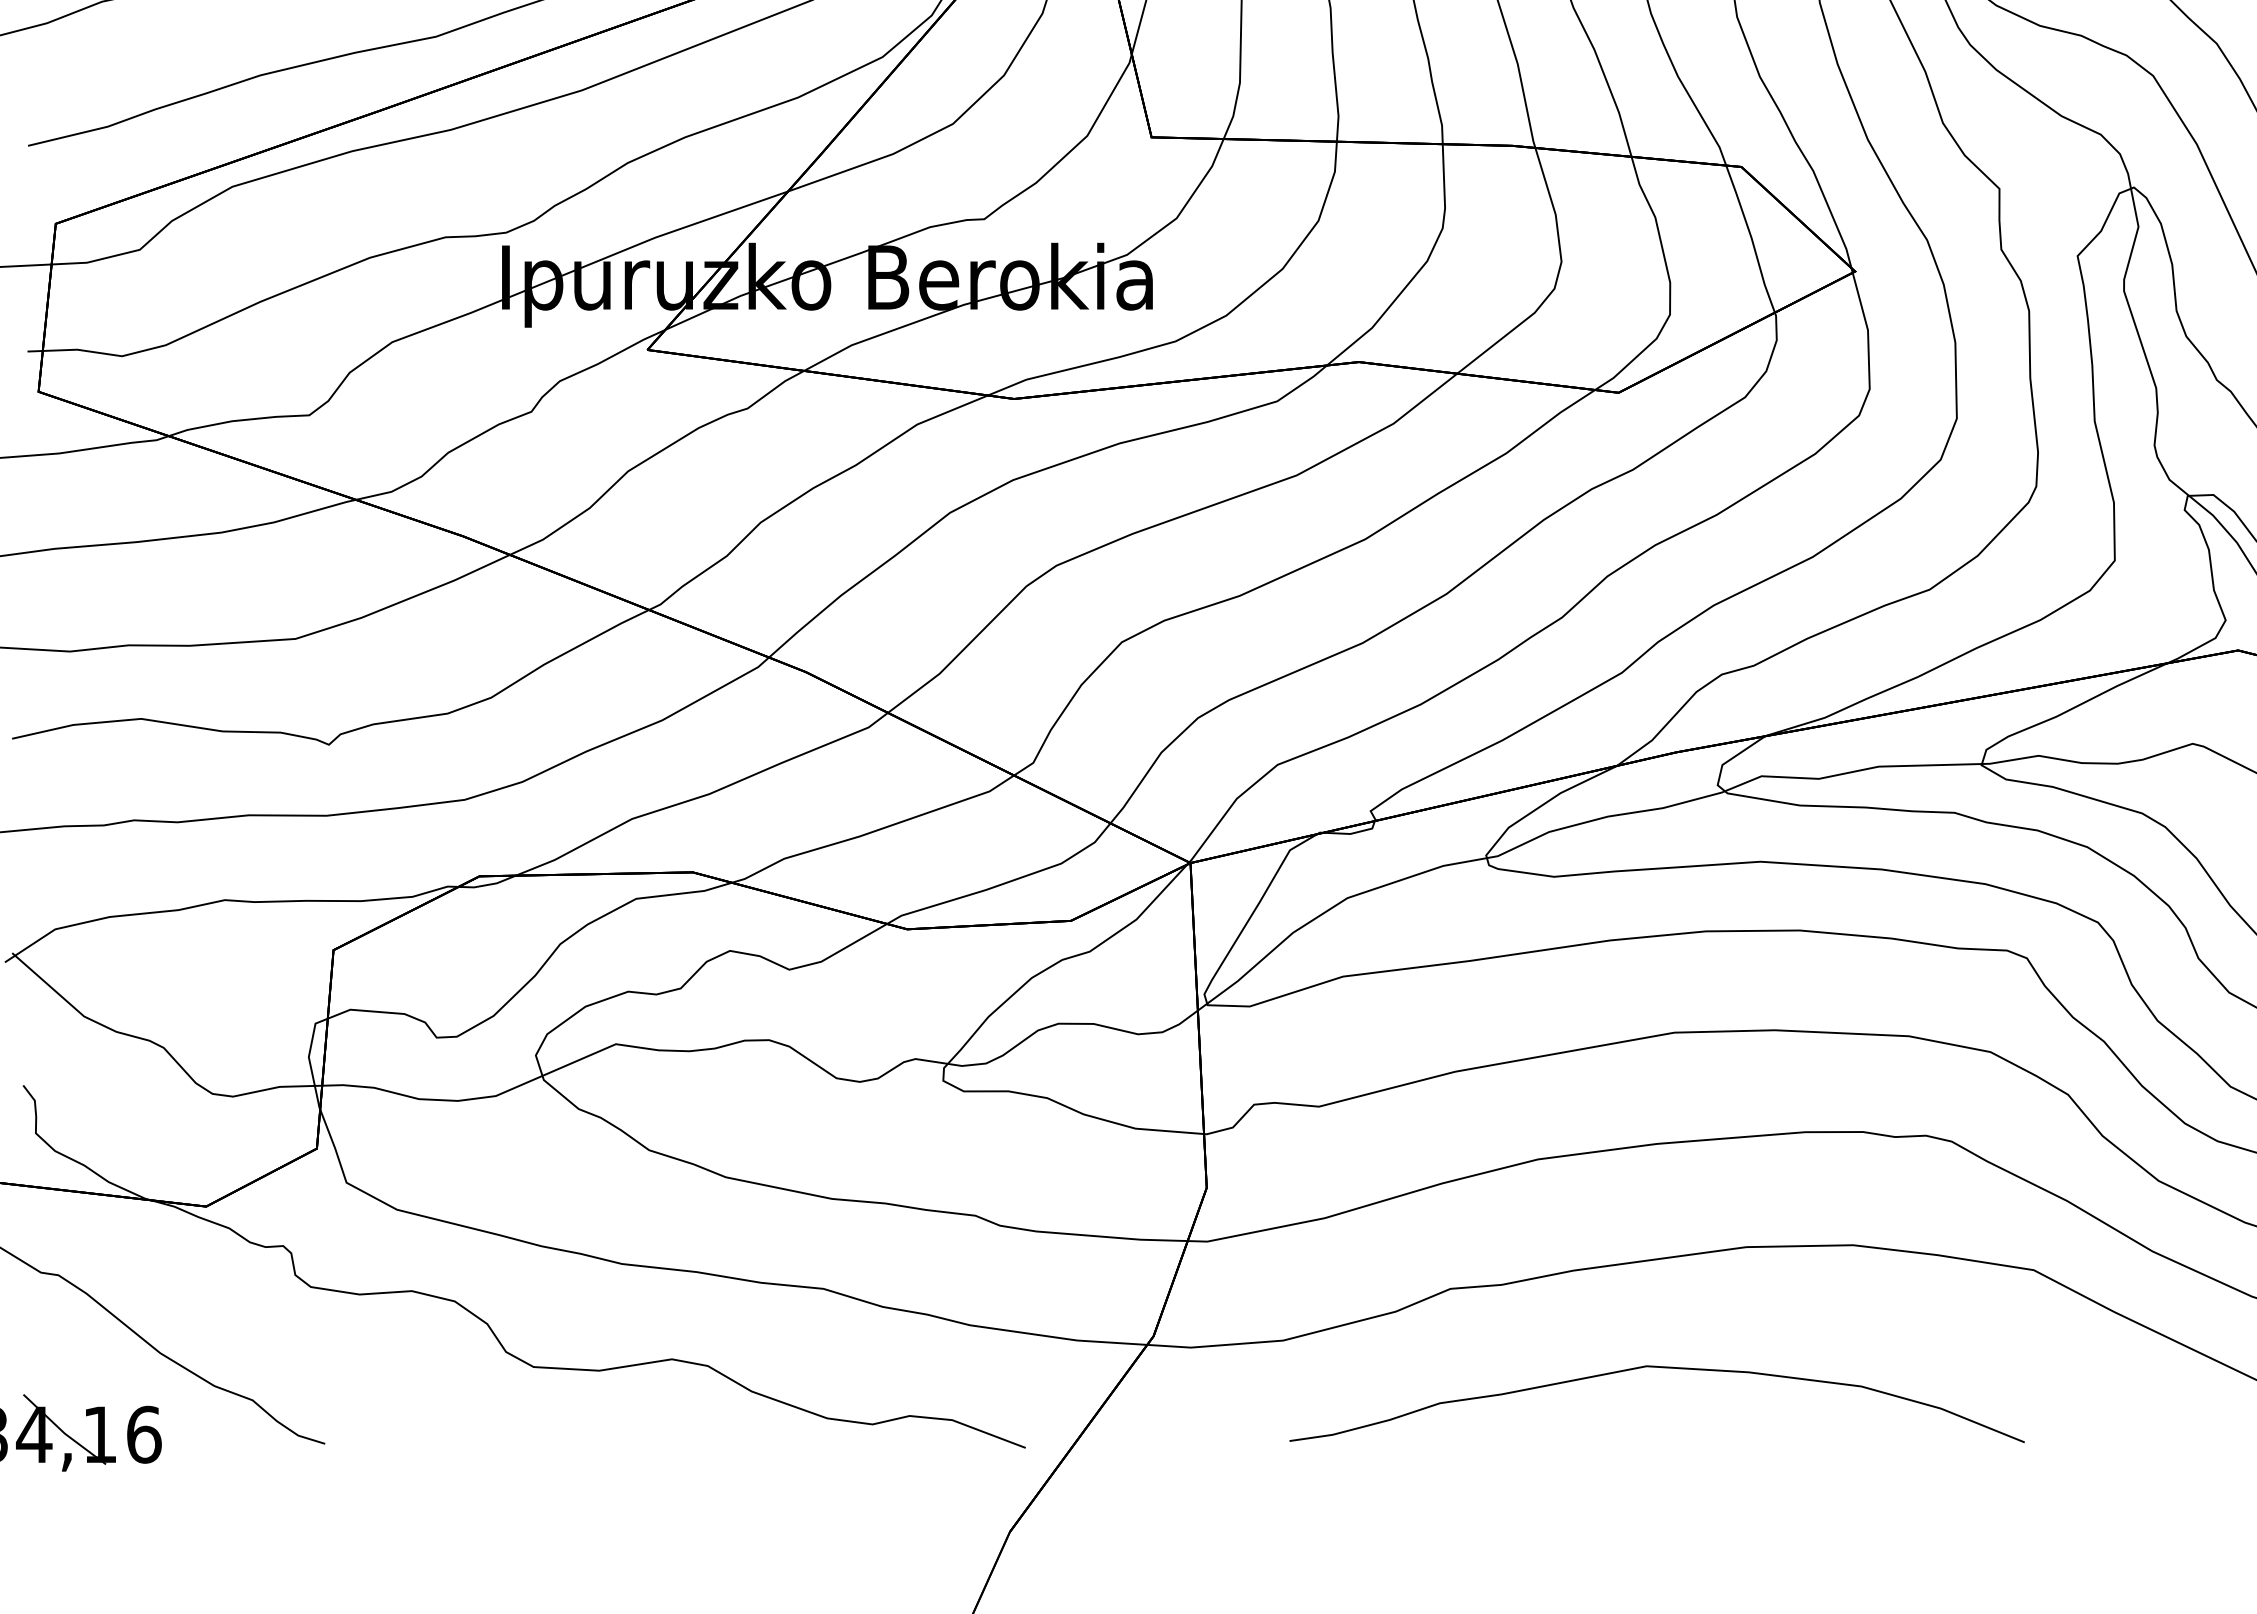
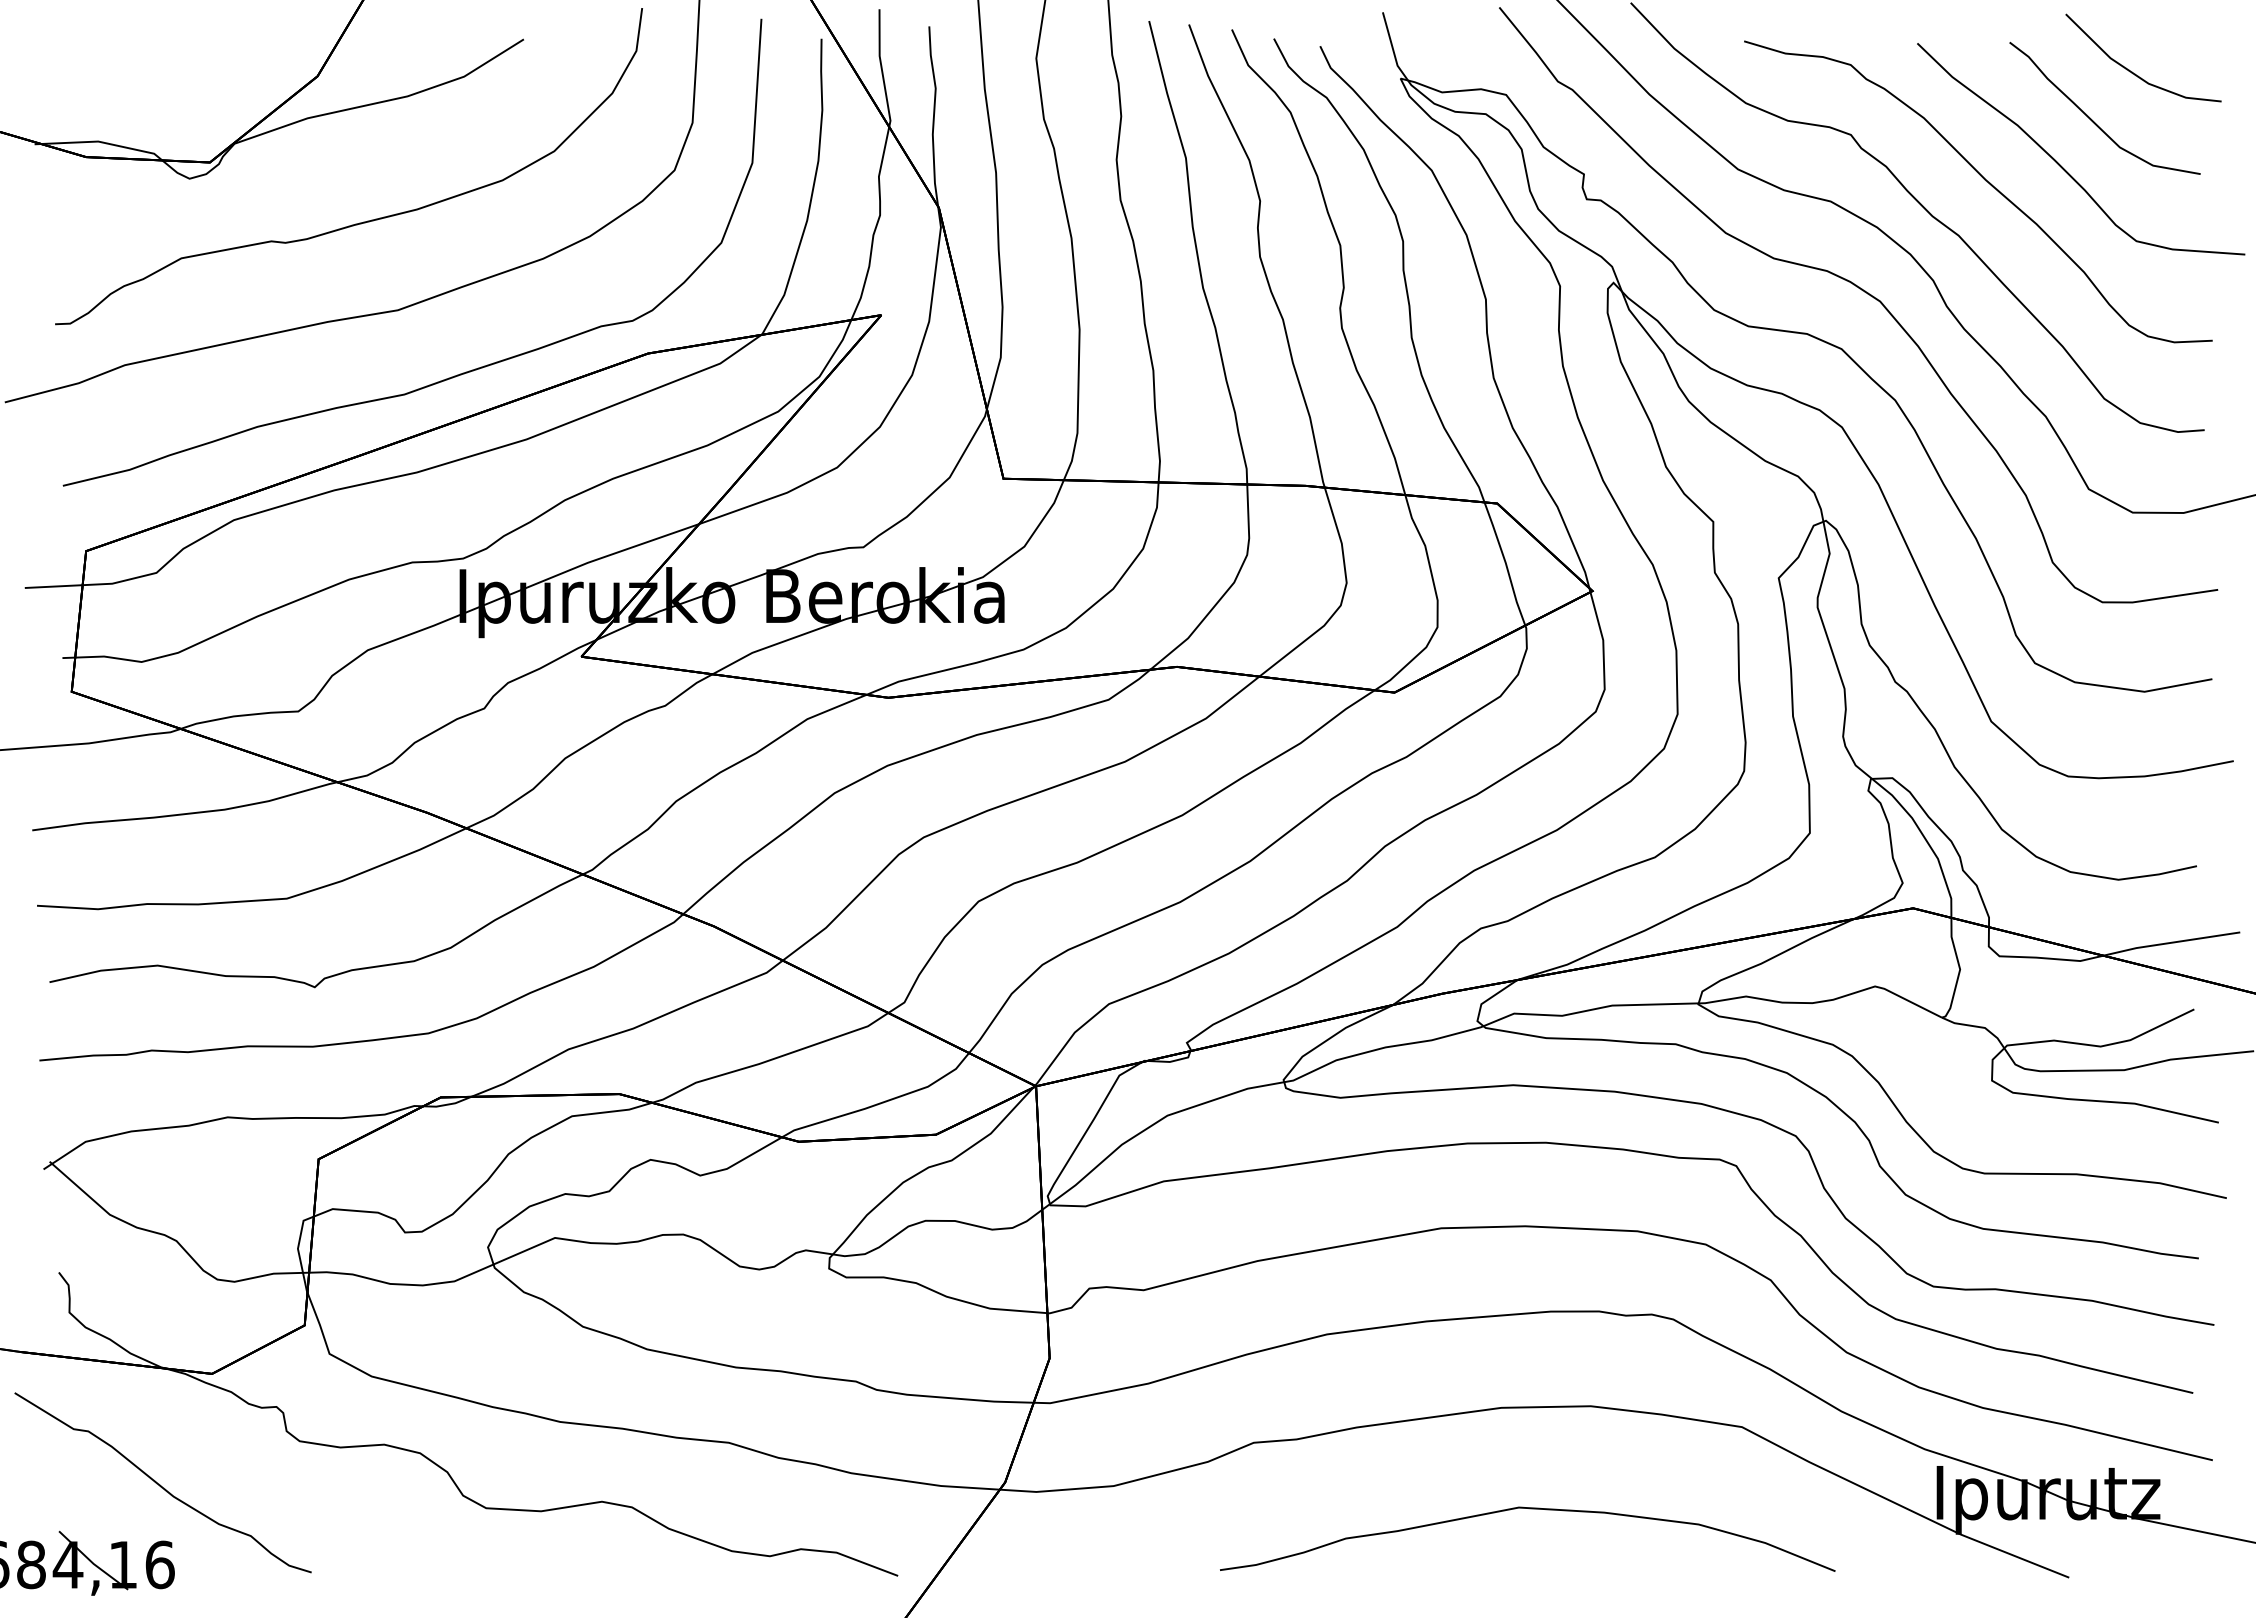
curve: (1659, 1368) -> (1529, 1509), moved

